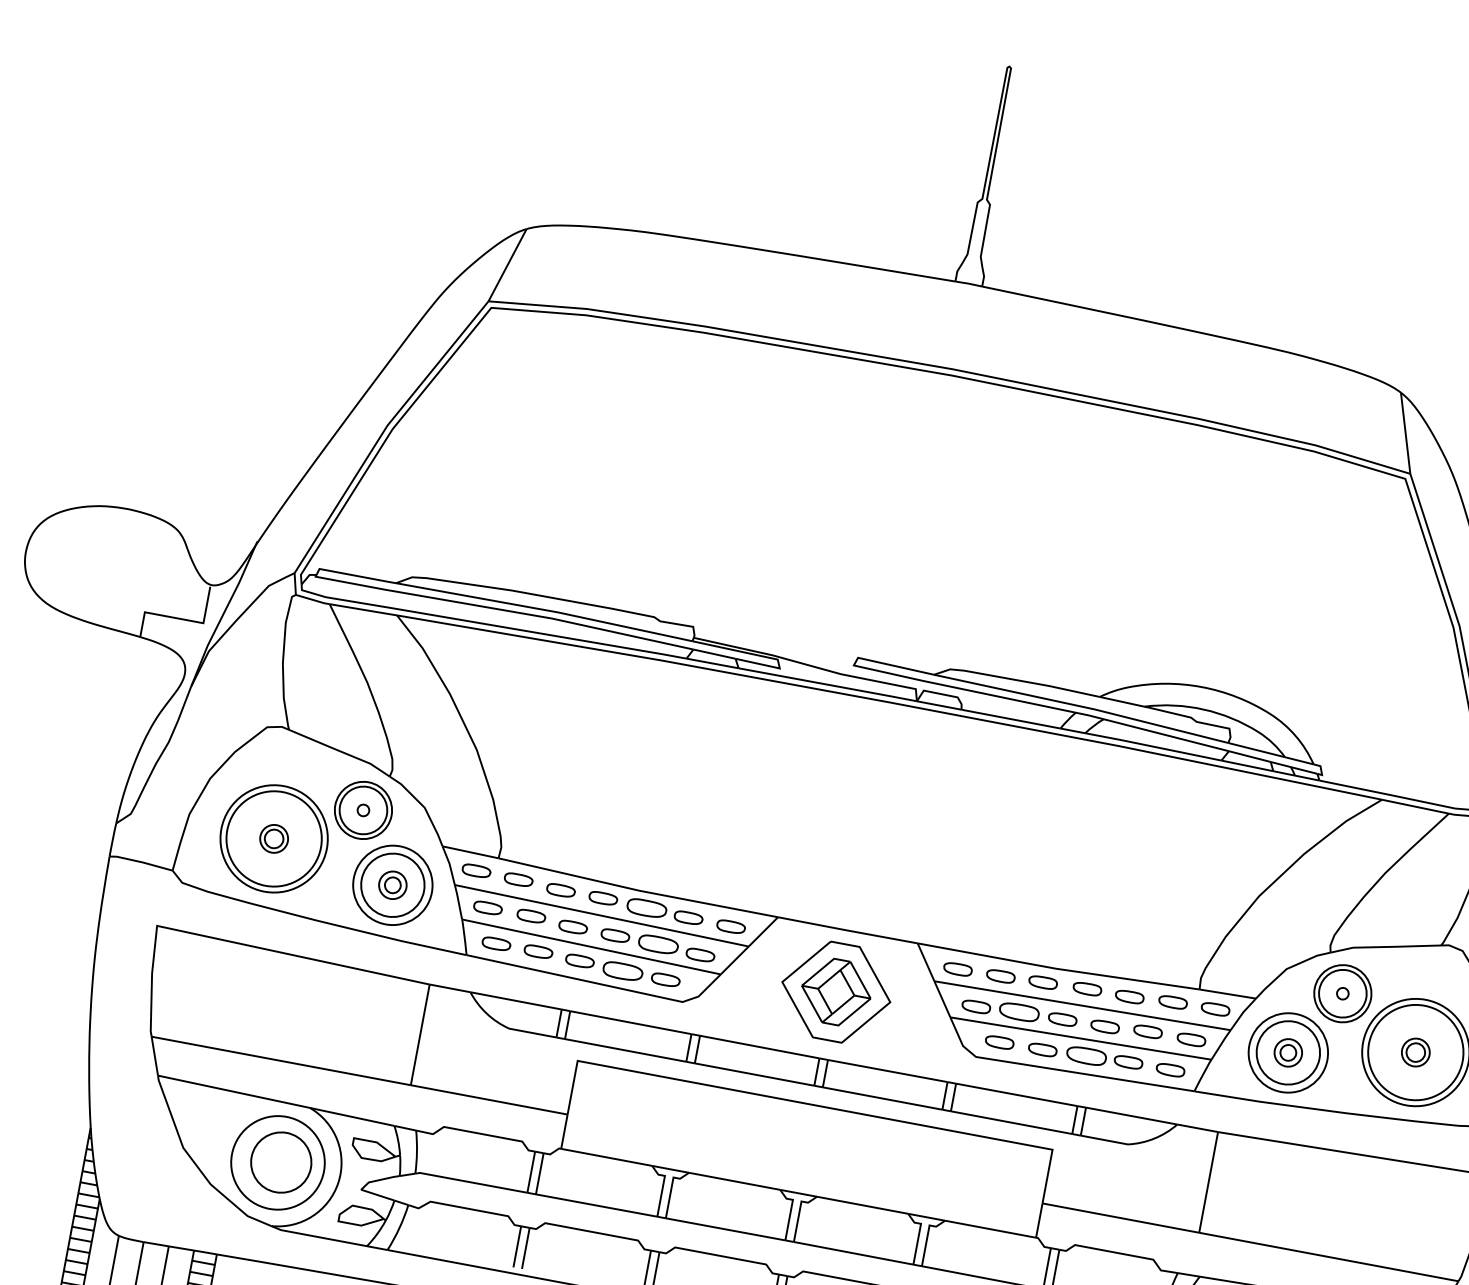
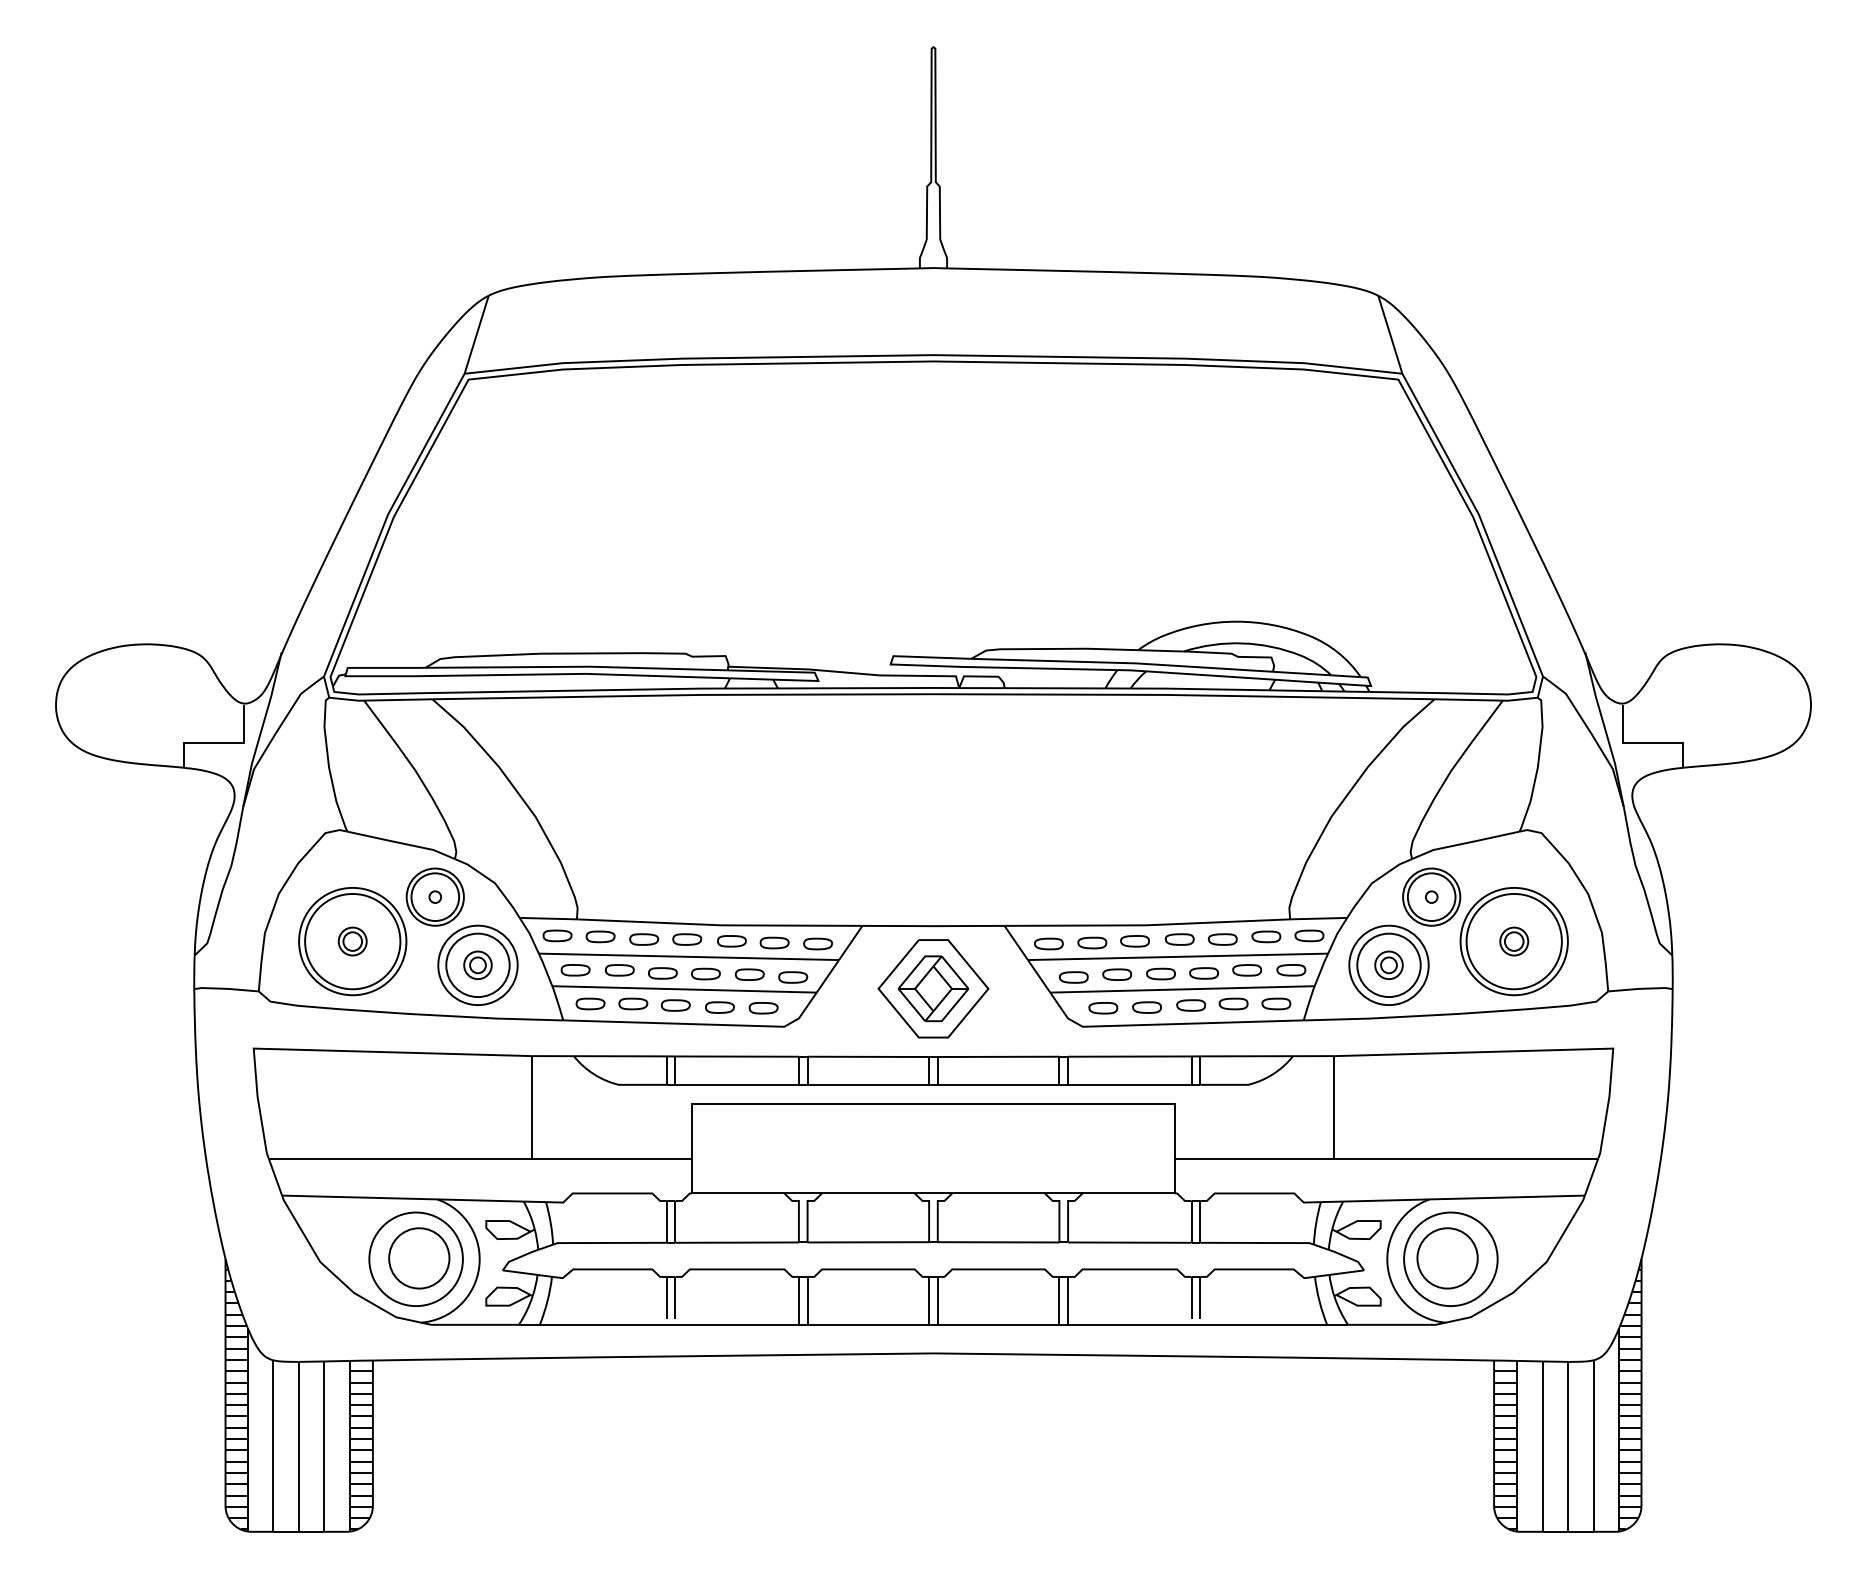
part: (646, 908) -> (731, 941), size x0.71
part: (658, 944) -> (749, 974), size x0.71
part: (622, 971) -> (719, 1007), size x0.71
part: (1019, 1011) -> (1117, 974), size x0.71
part: (1085, 1055) -> (1190, 1005), size x0.71

